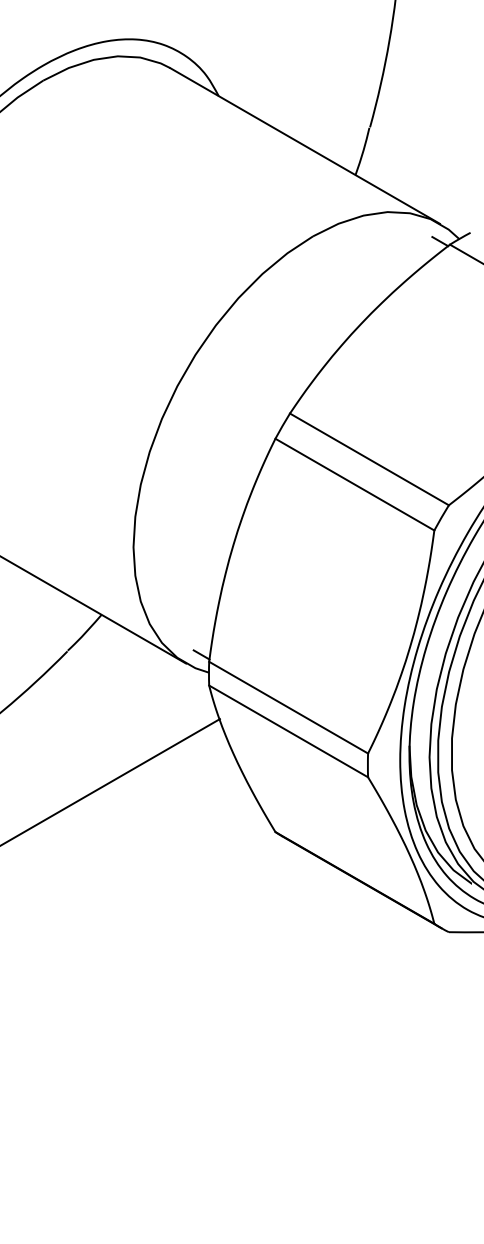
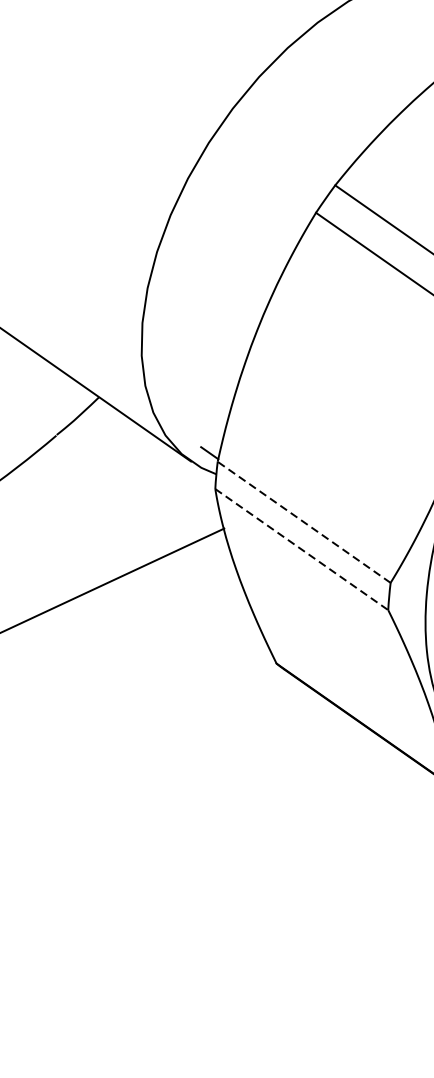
line: (288, 707) -> (304, 522), solid -> dashed
line: (288, 731) -> (301, 549), solid -> dashed

